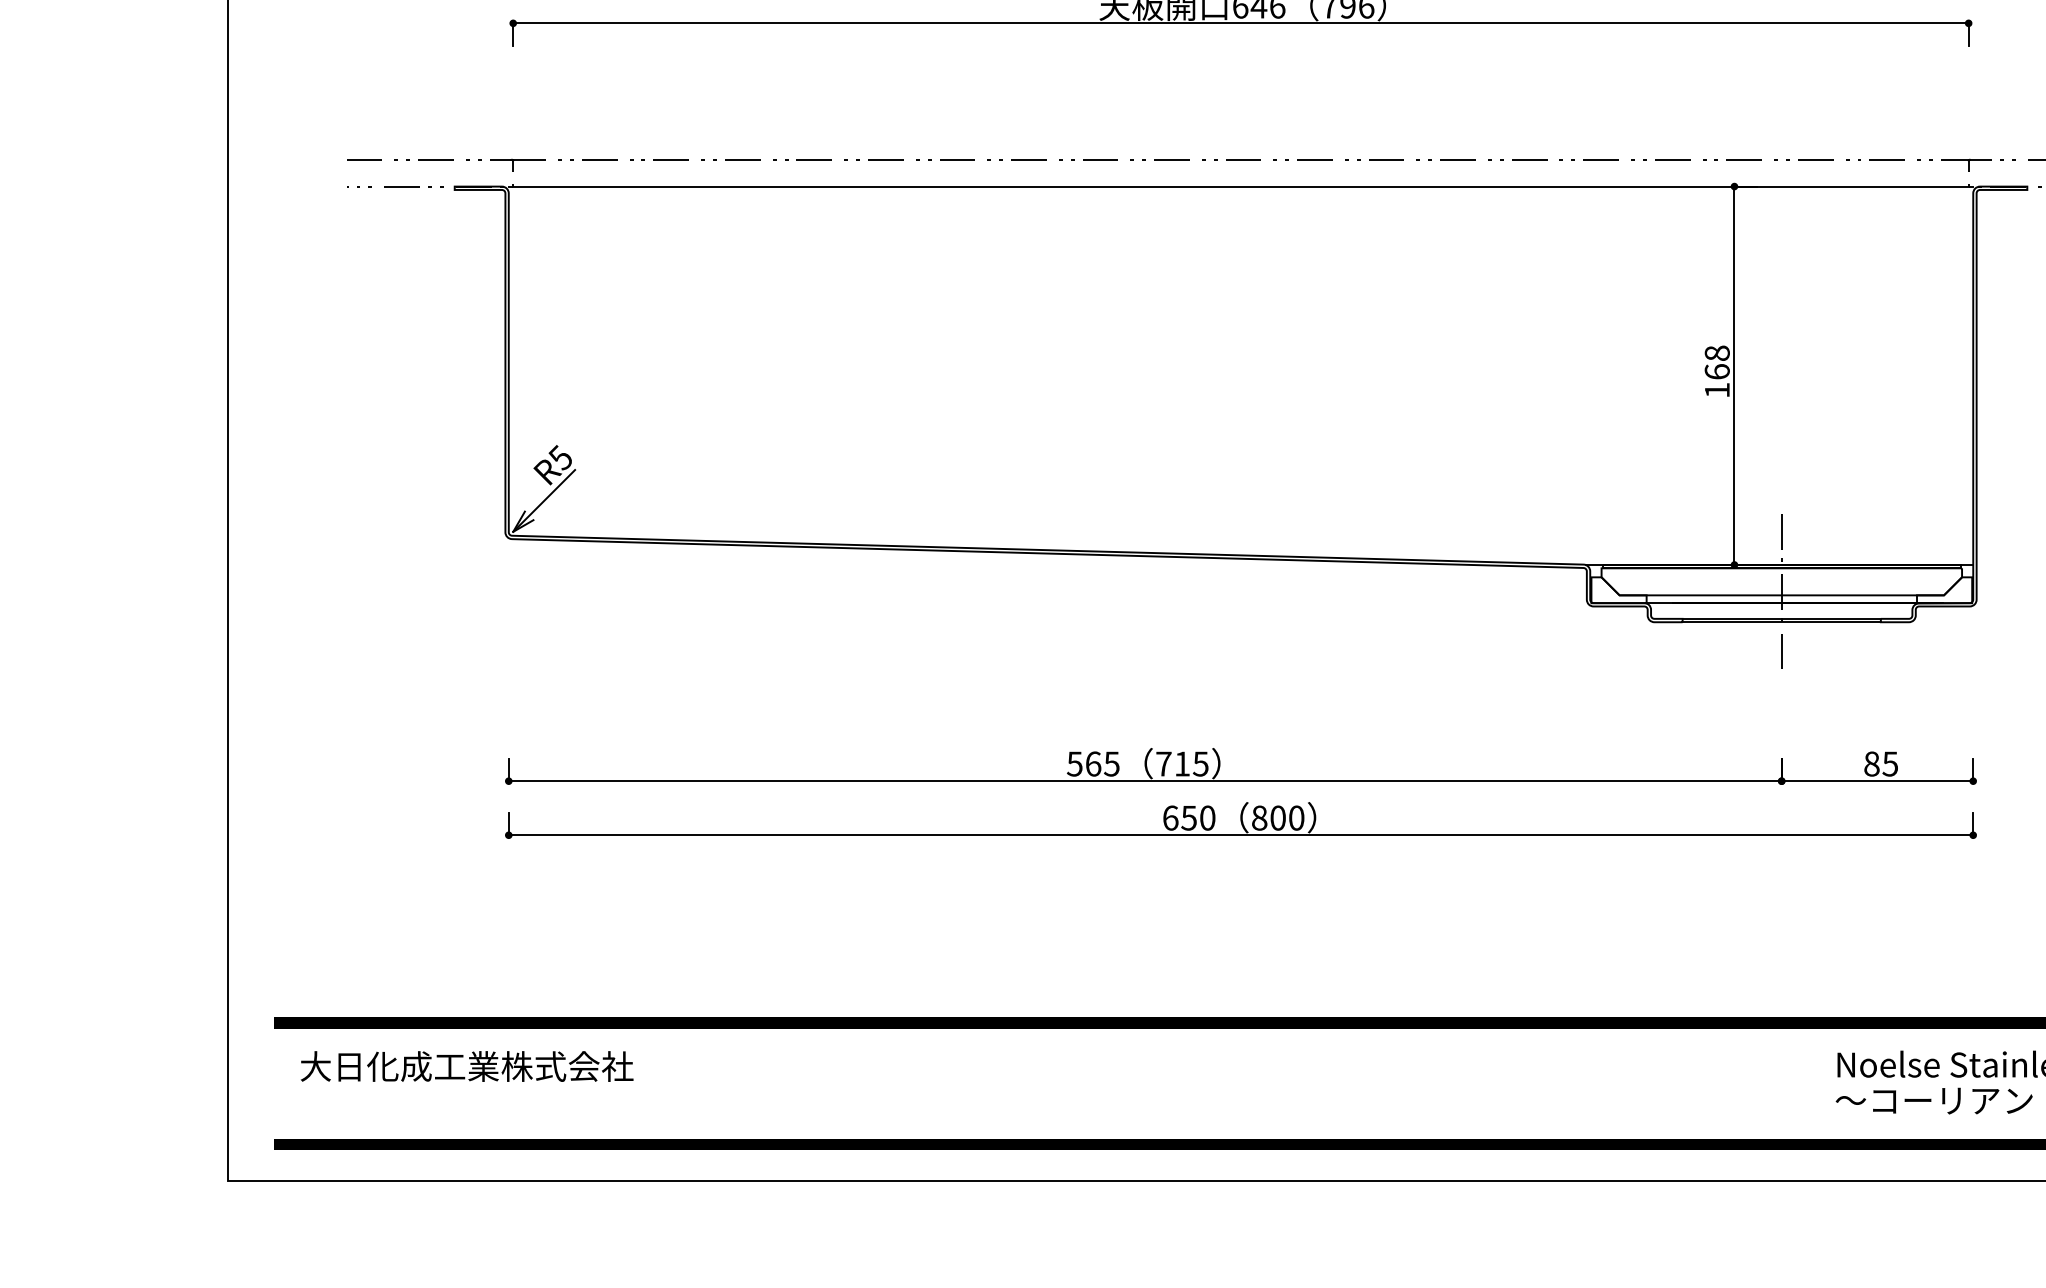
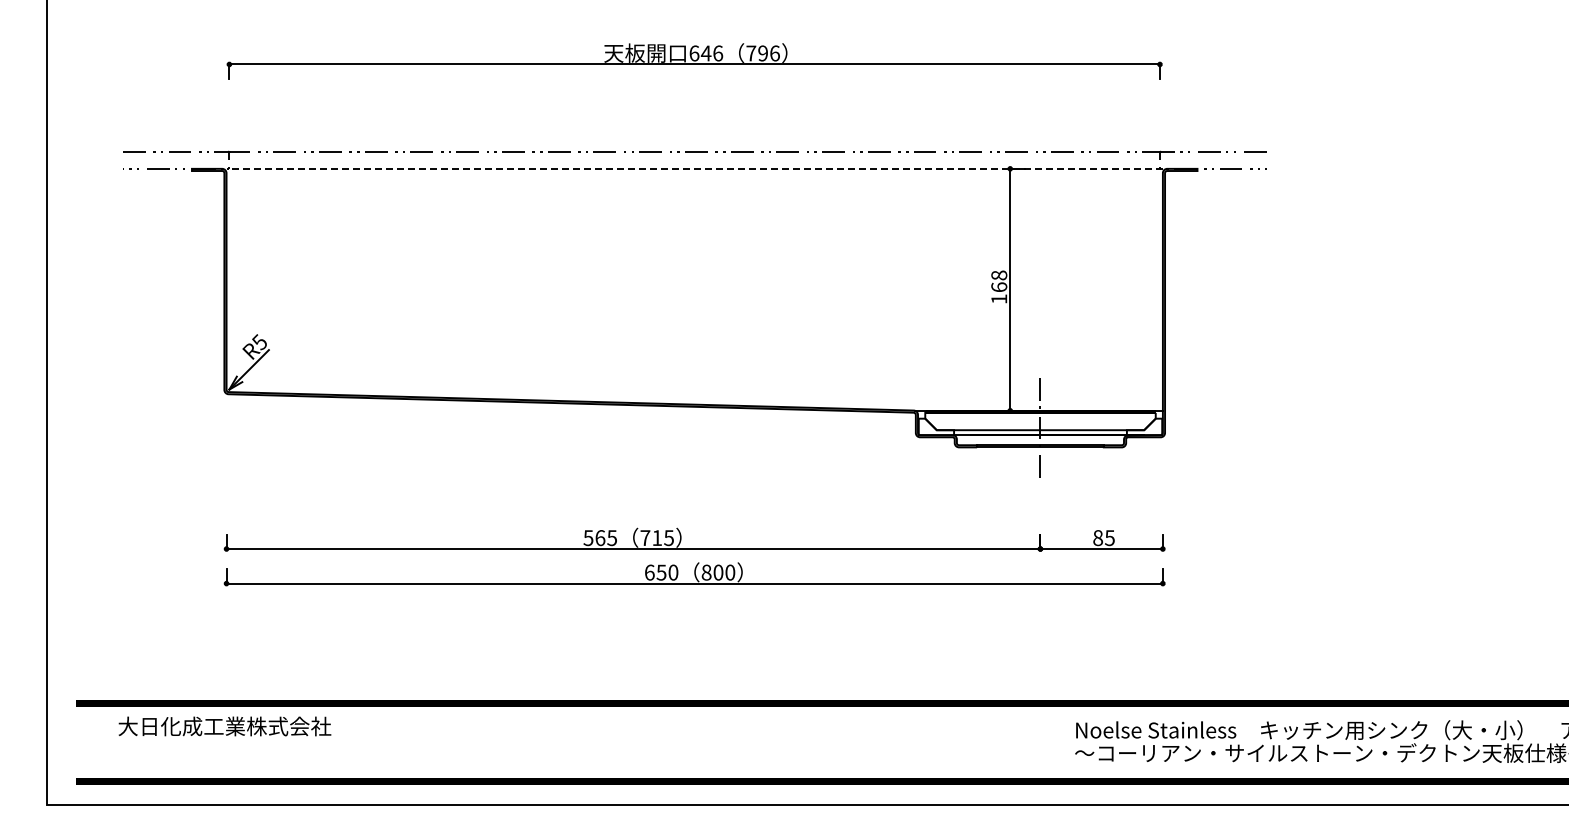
line: (1240, 186) -> (694, 168), solid -> dashed
text: (466, 1066) -> (224, 726), moved

